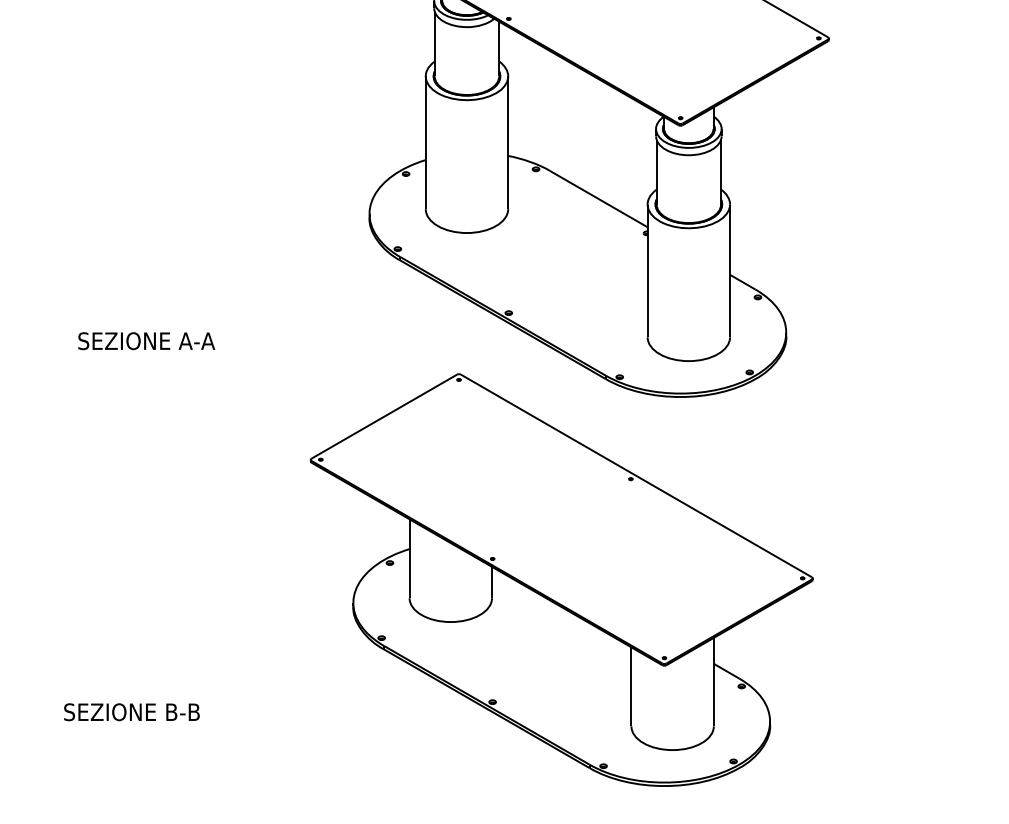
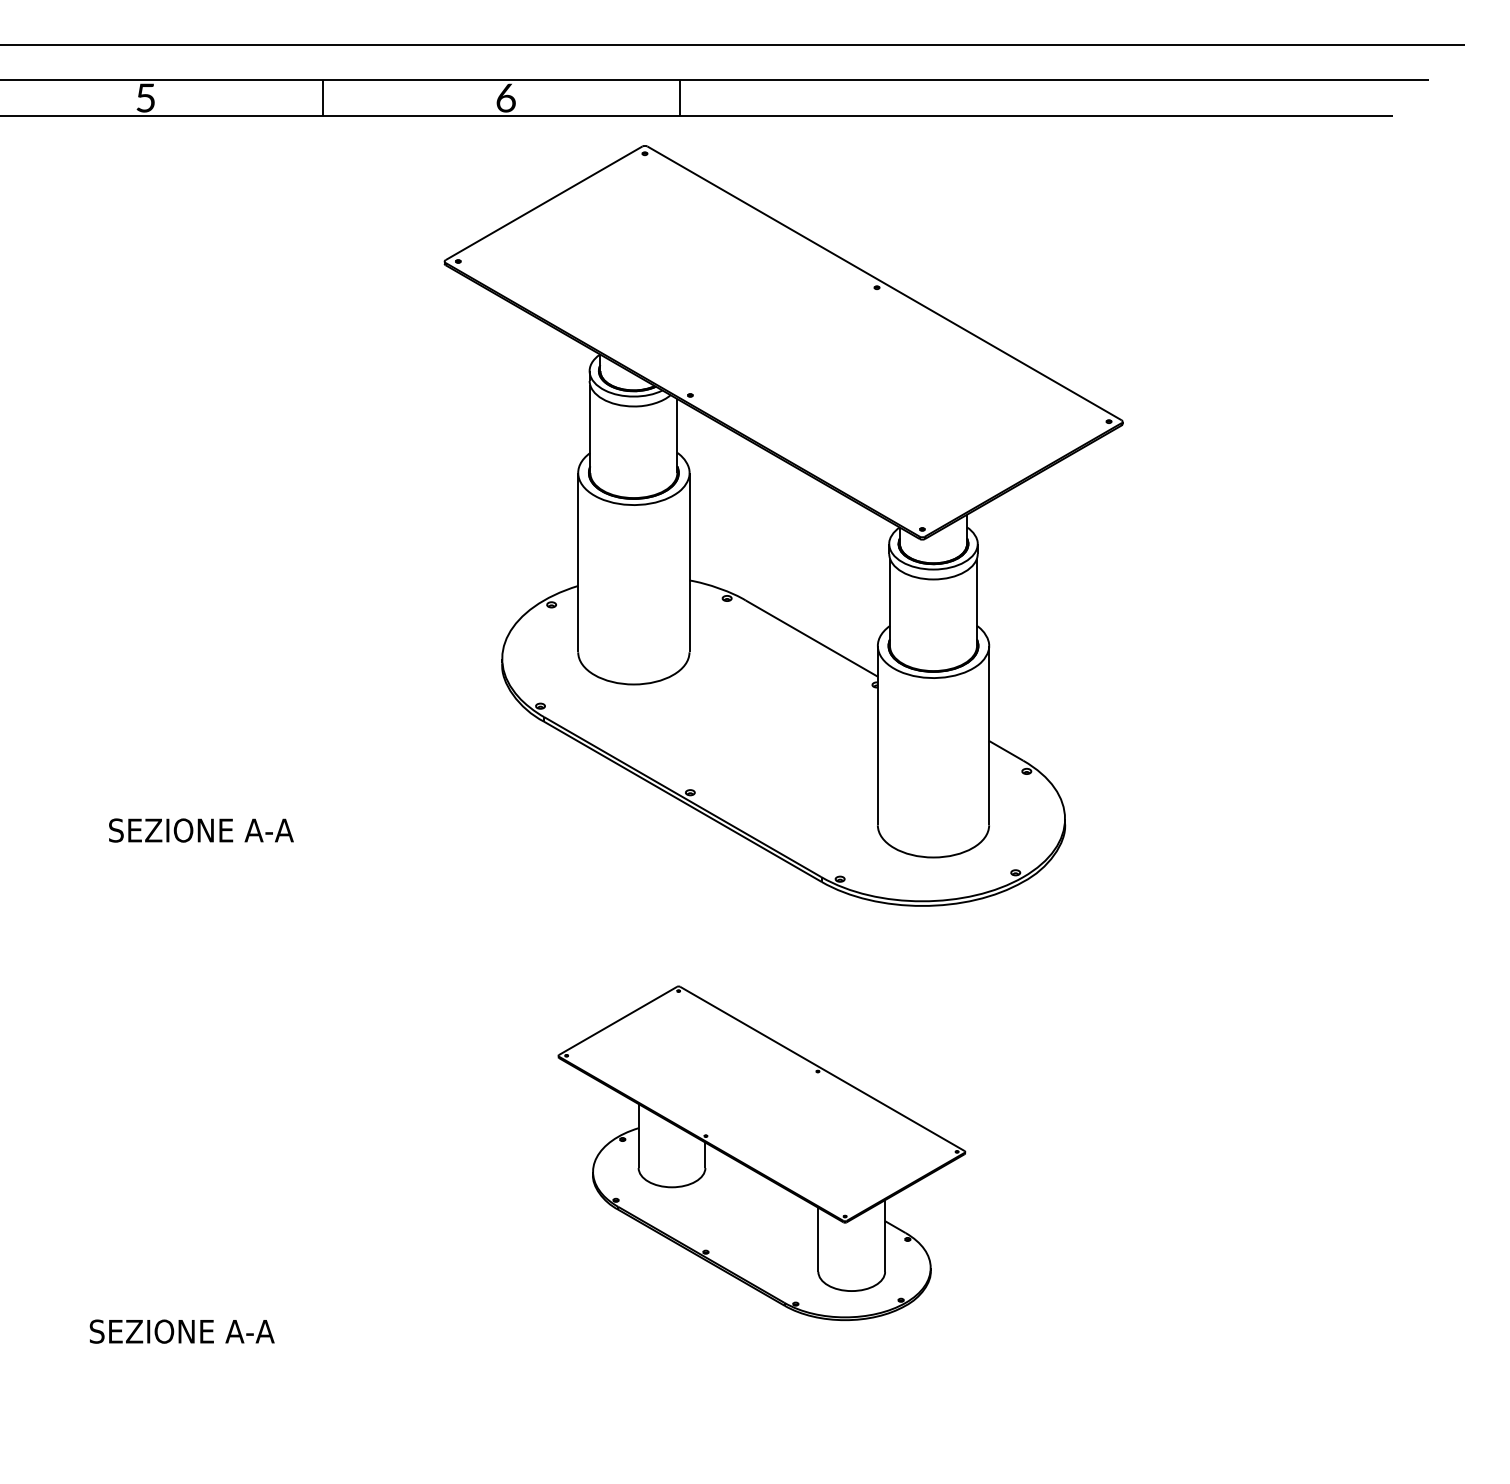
part: (561, 580) -> (761, 1153), size x0.6
text: (182, 712) -> (249, 1331), SEZIONE B-B -> SEZIONE A-A

